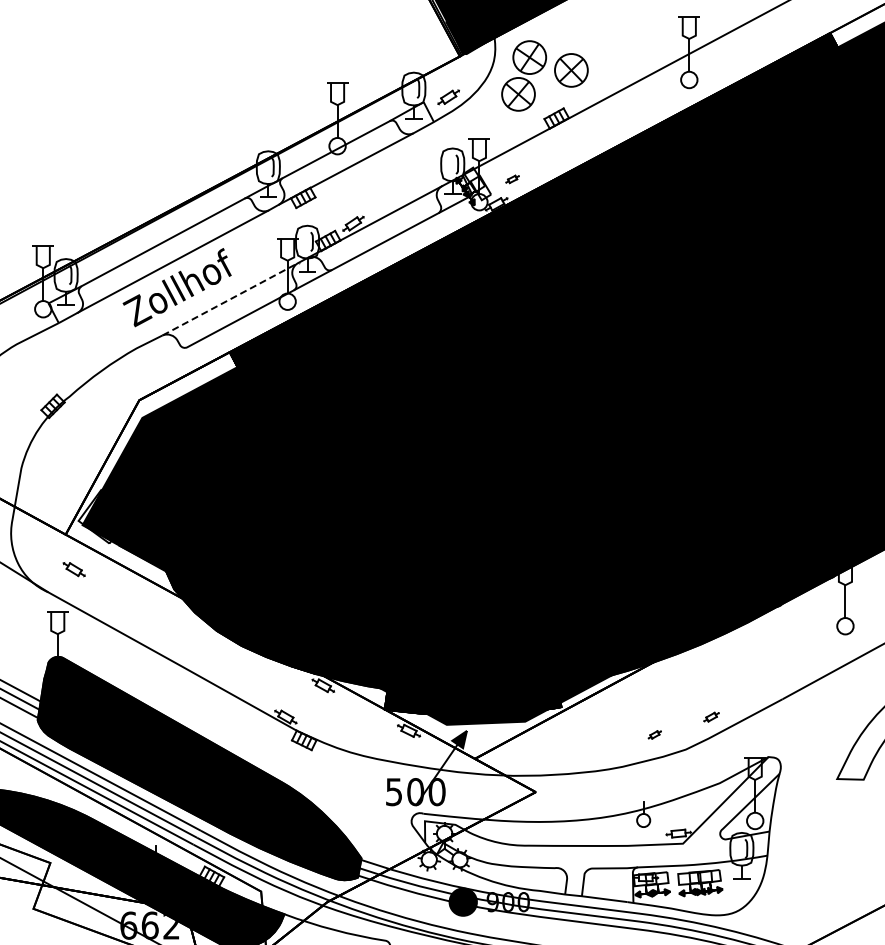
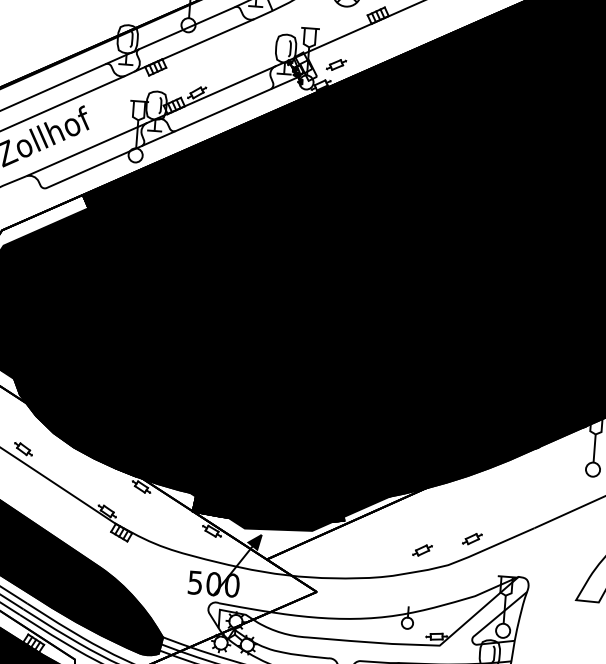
part: (512, 179) -> (336, 65), size x1.67
line: (231, 298) -> (87, 149), dashed -> solid
part: (182, 651) -> (22, 448), added
part: (711, 716) -> (472, 538), size x1.43
part: (654, 734) -> (422, 550), size x1.67

